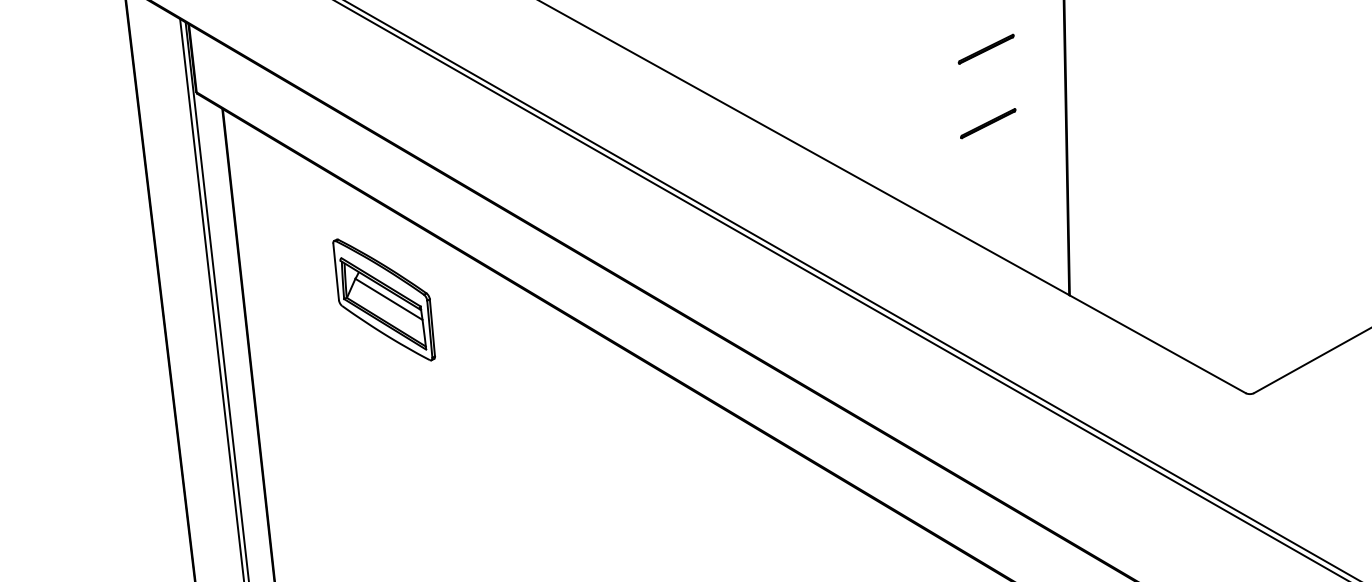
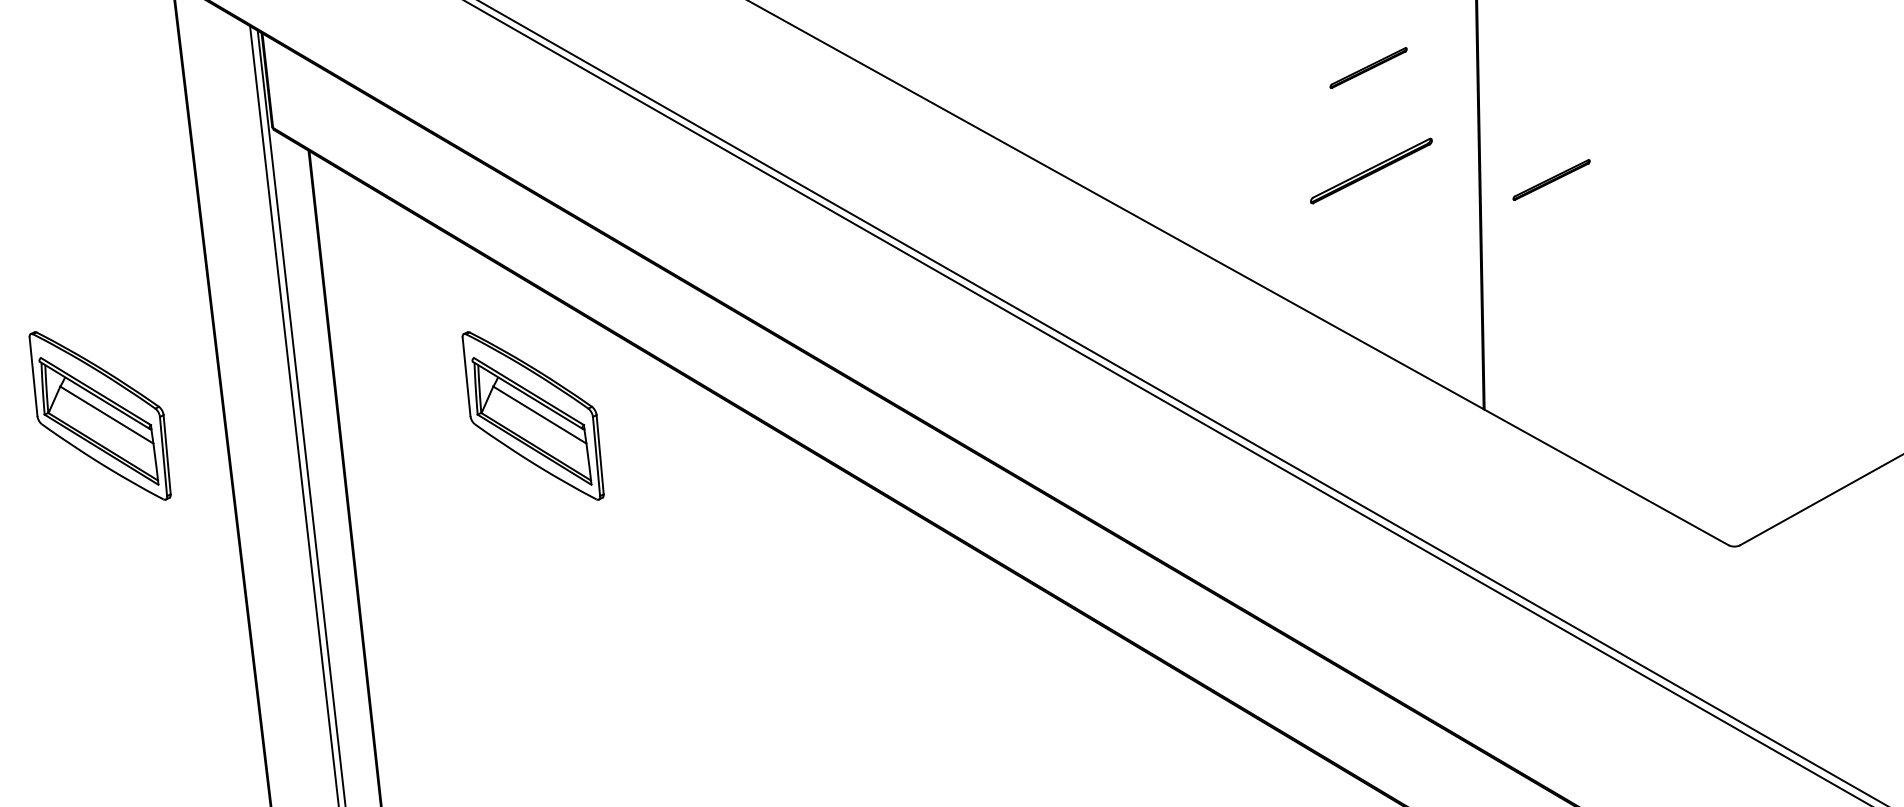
part: (988, 123) -> (1371, 171), size x1.6
part: (1118, 129) -> (1551, 179), added
part: (71, 299) -> (99, 415), added

